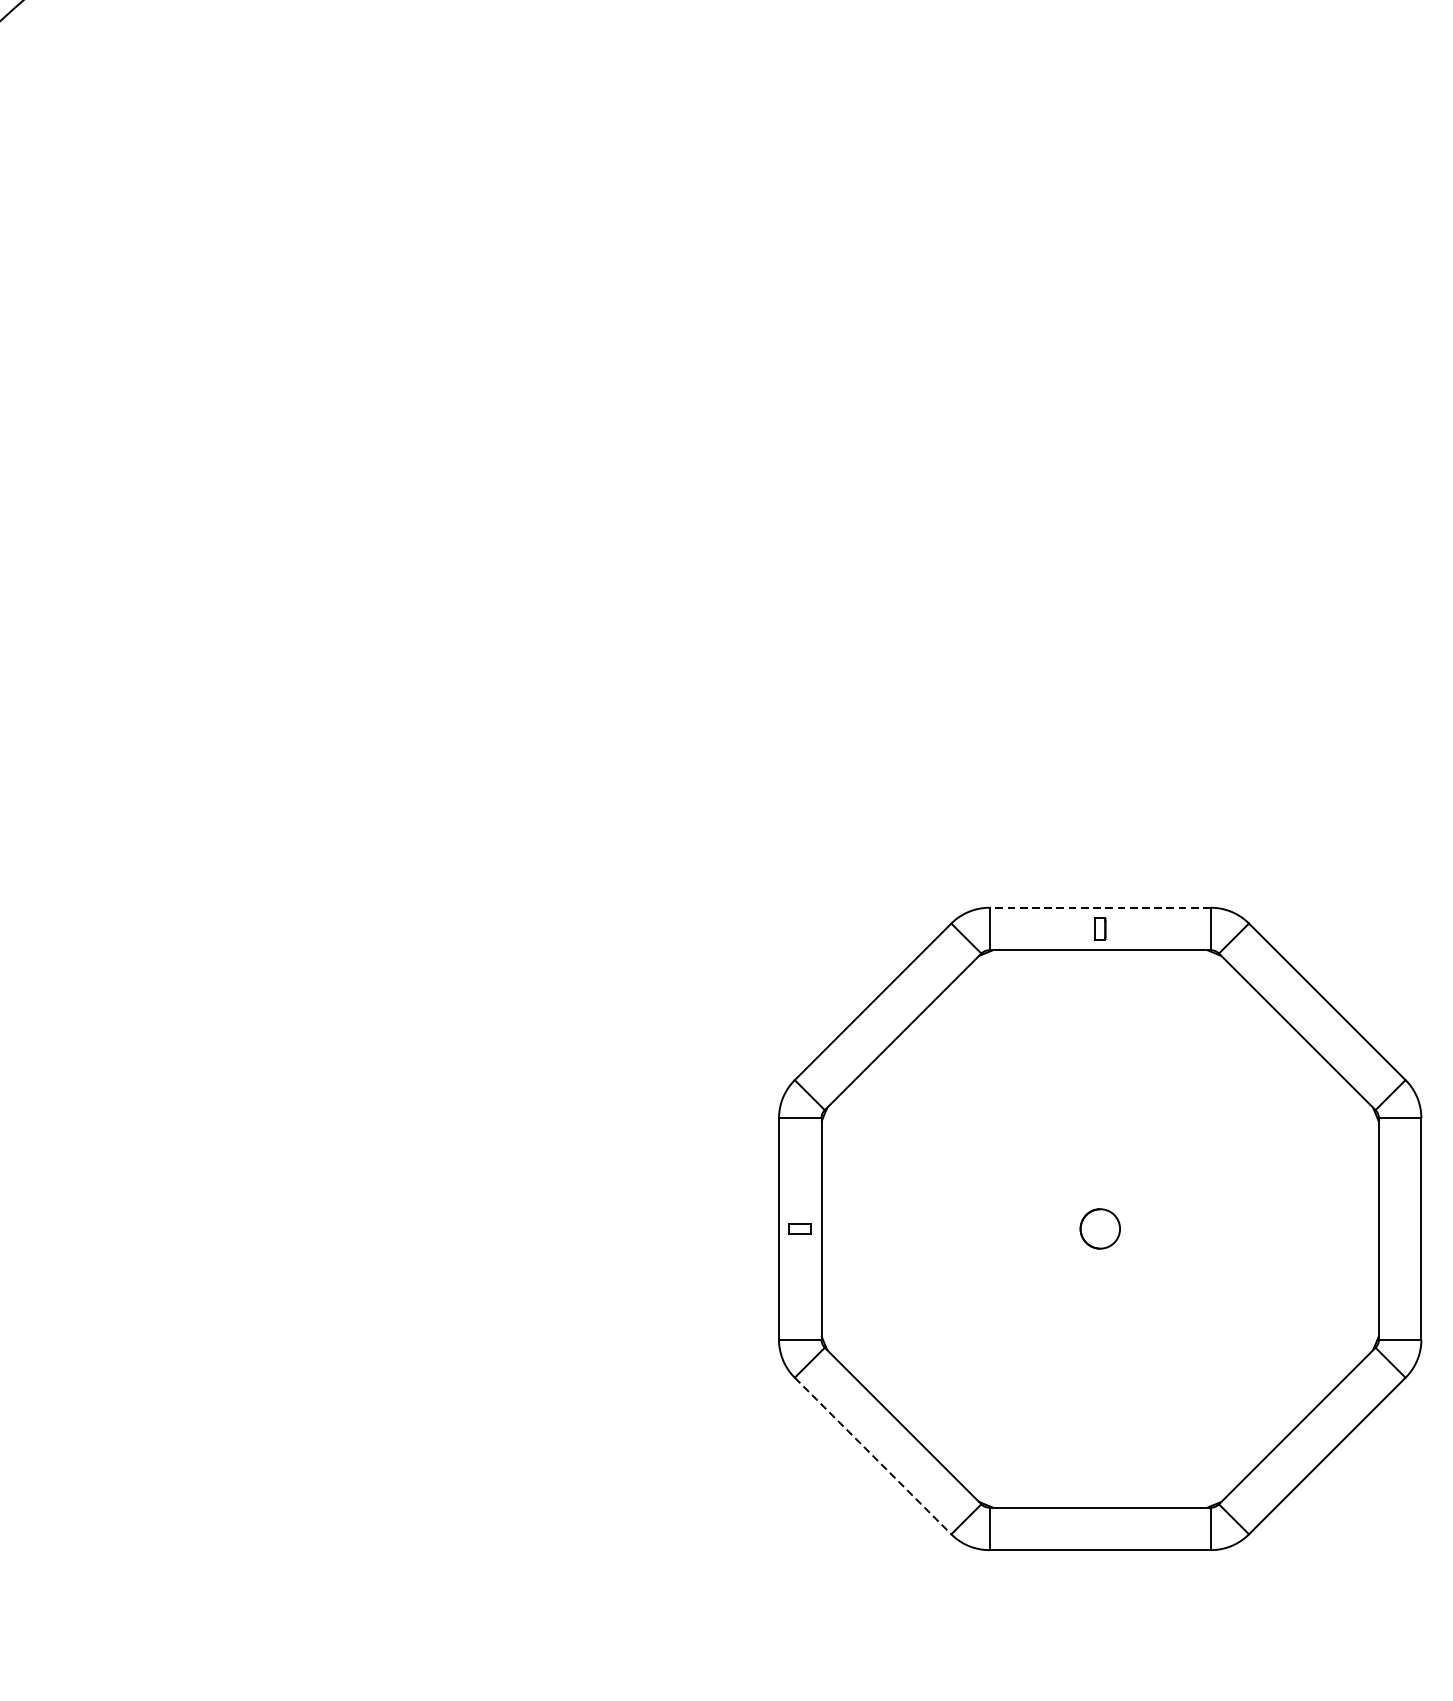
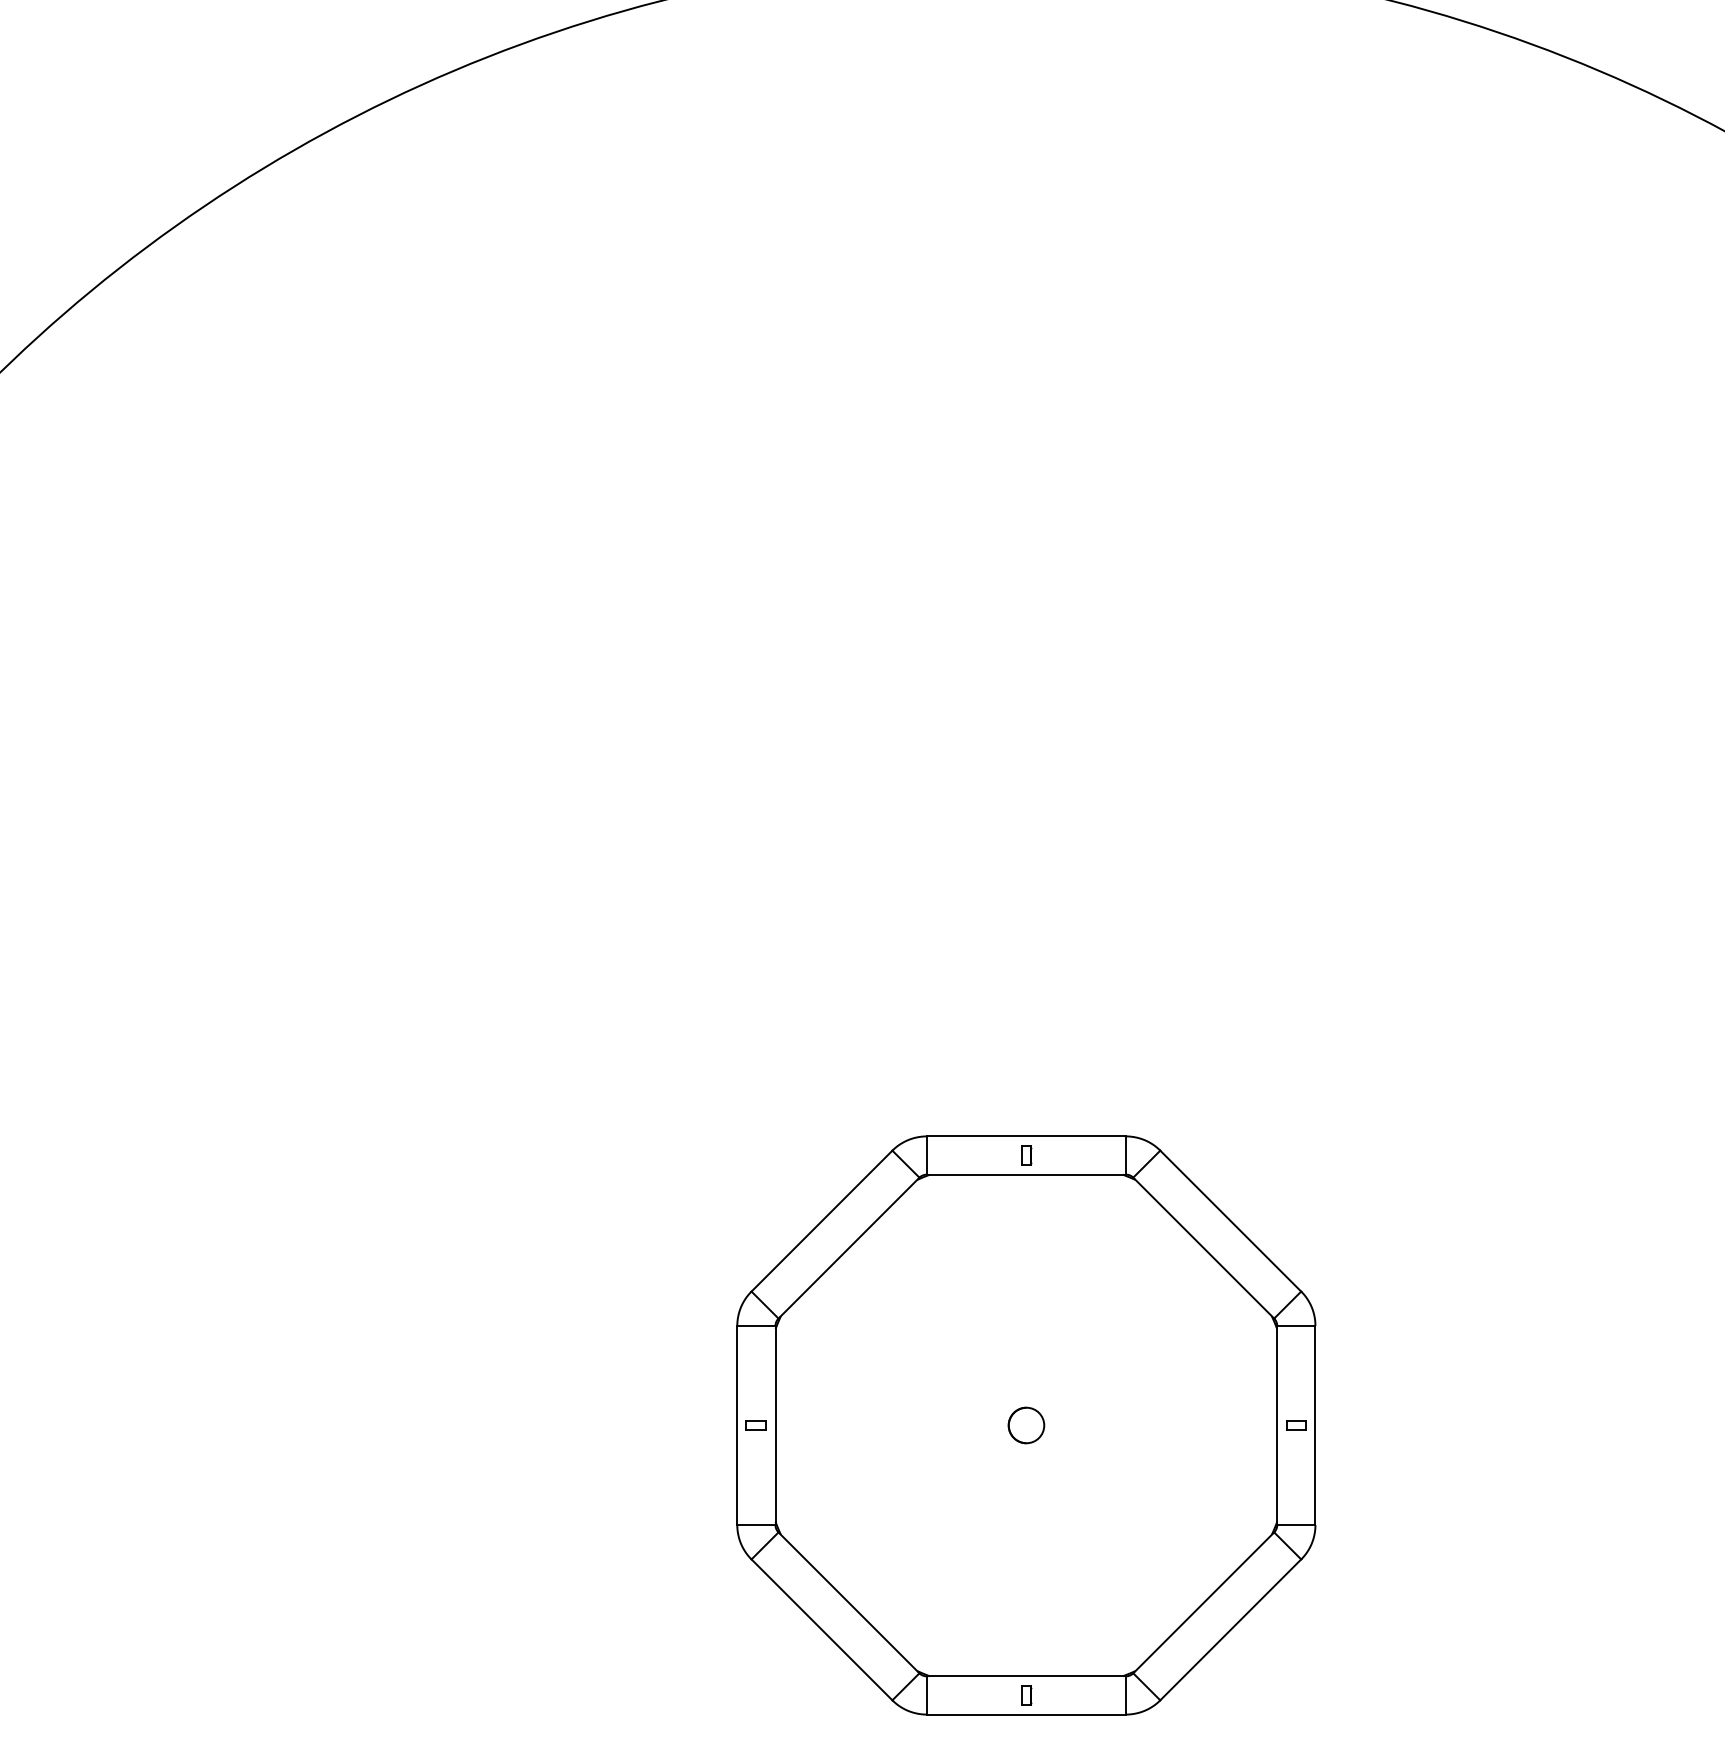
line: (1100, 907) -> (1026, 1136), dashed -> solid
part: (1400, 1228) -> (1296, 1425), added
line: (872, 1455) -> (821, 1629), dashed -> solid
part: (1100, 1528) -> (1026, 1695), added

